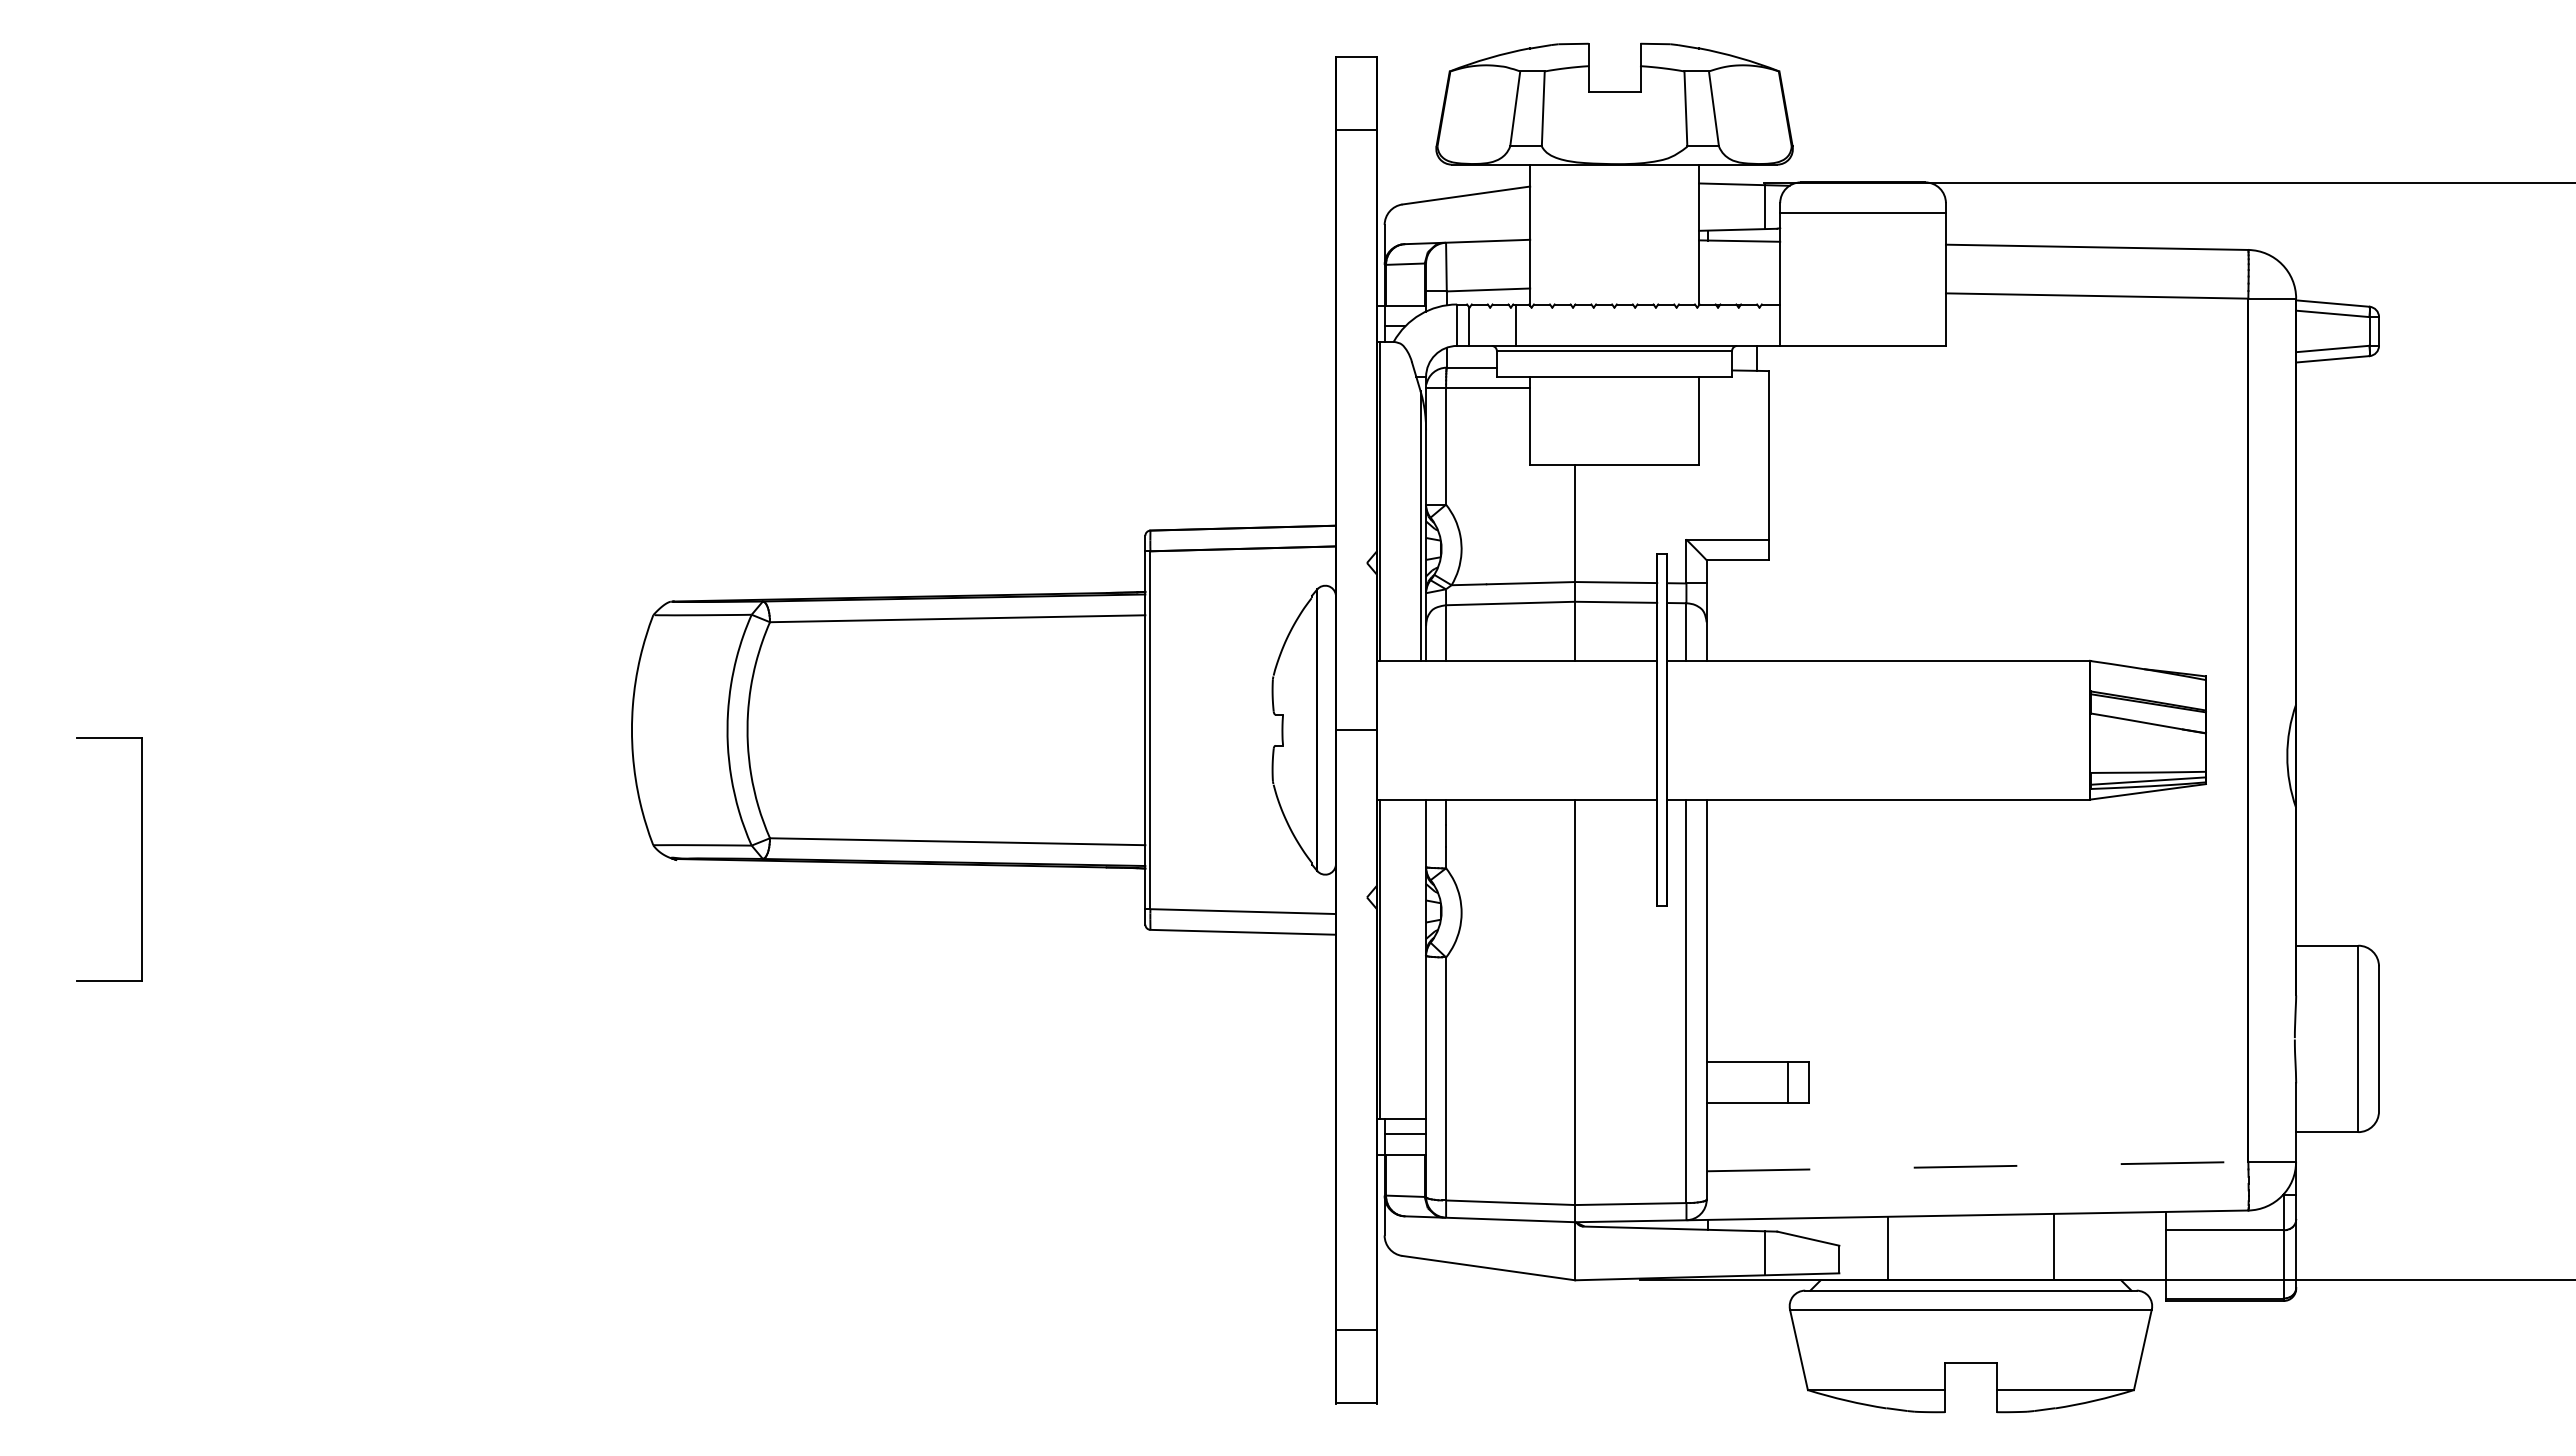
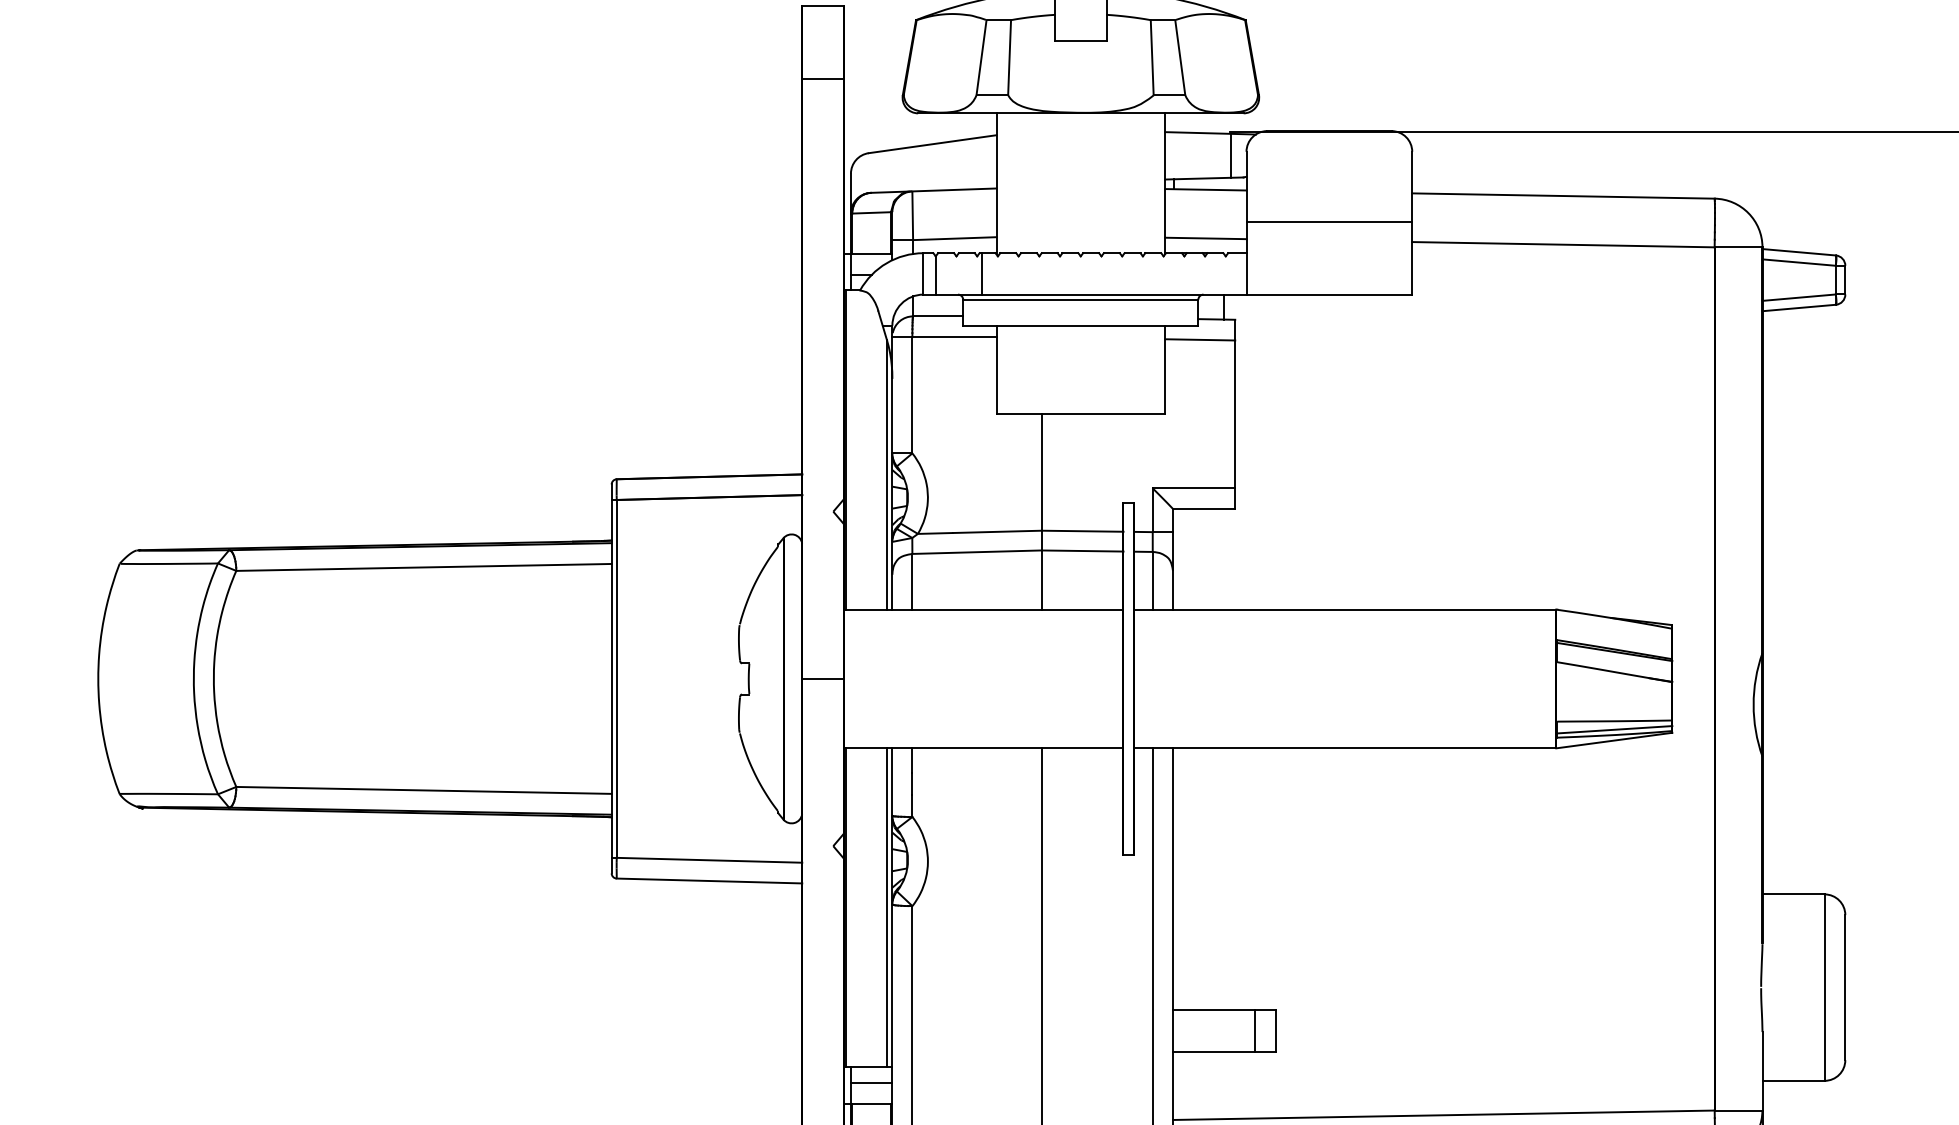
line: (1862, 213) -> (1328, 222), moved
line: (1739, 289) -> (1205, 238), added
line: (1733, 390) -> (1199, 339), added
line: (1420, 958) -> (886, 907), added
line: (1977, 1166) -> (1443, 1115), dashed -> solid

